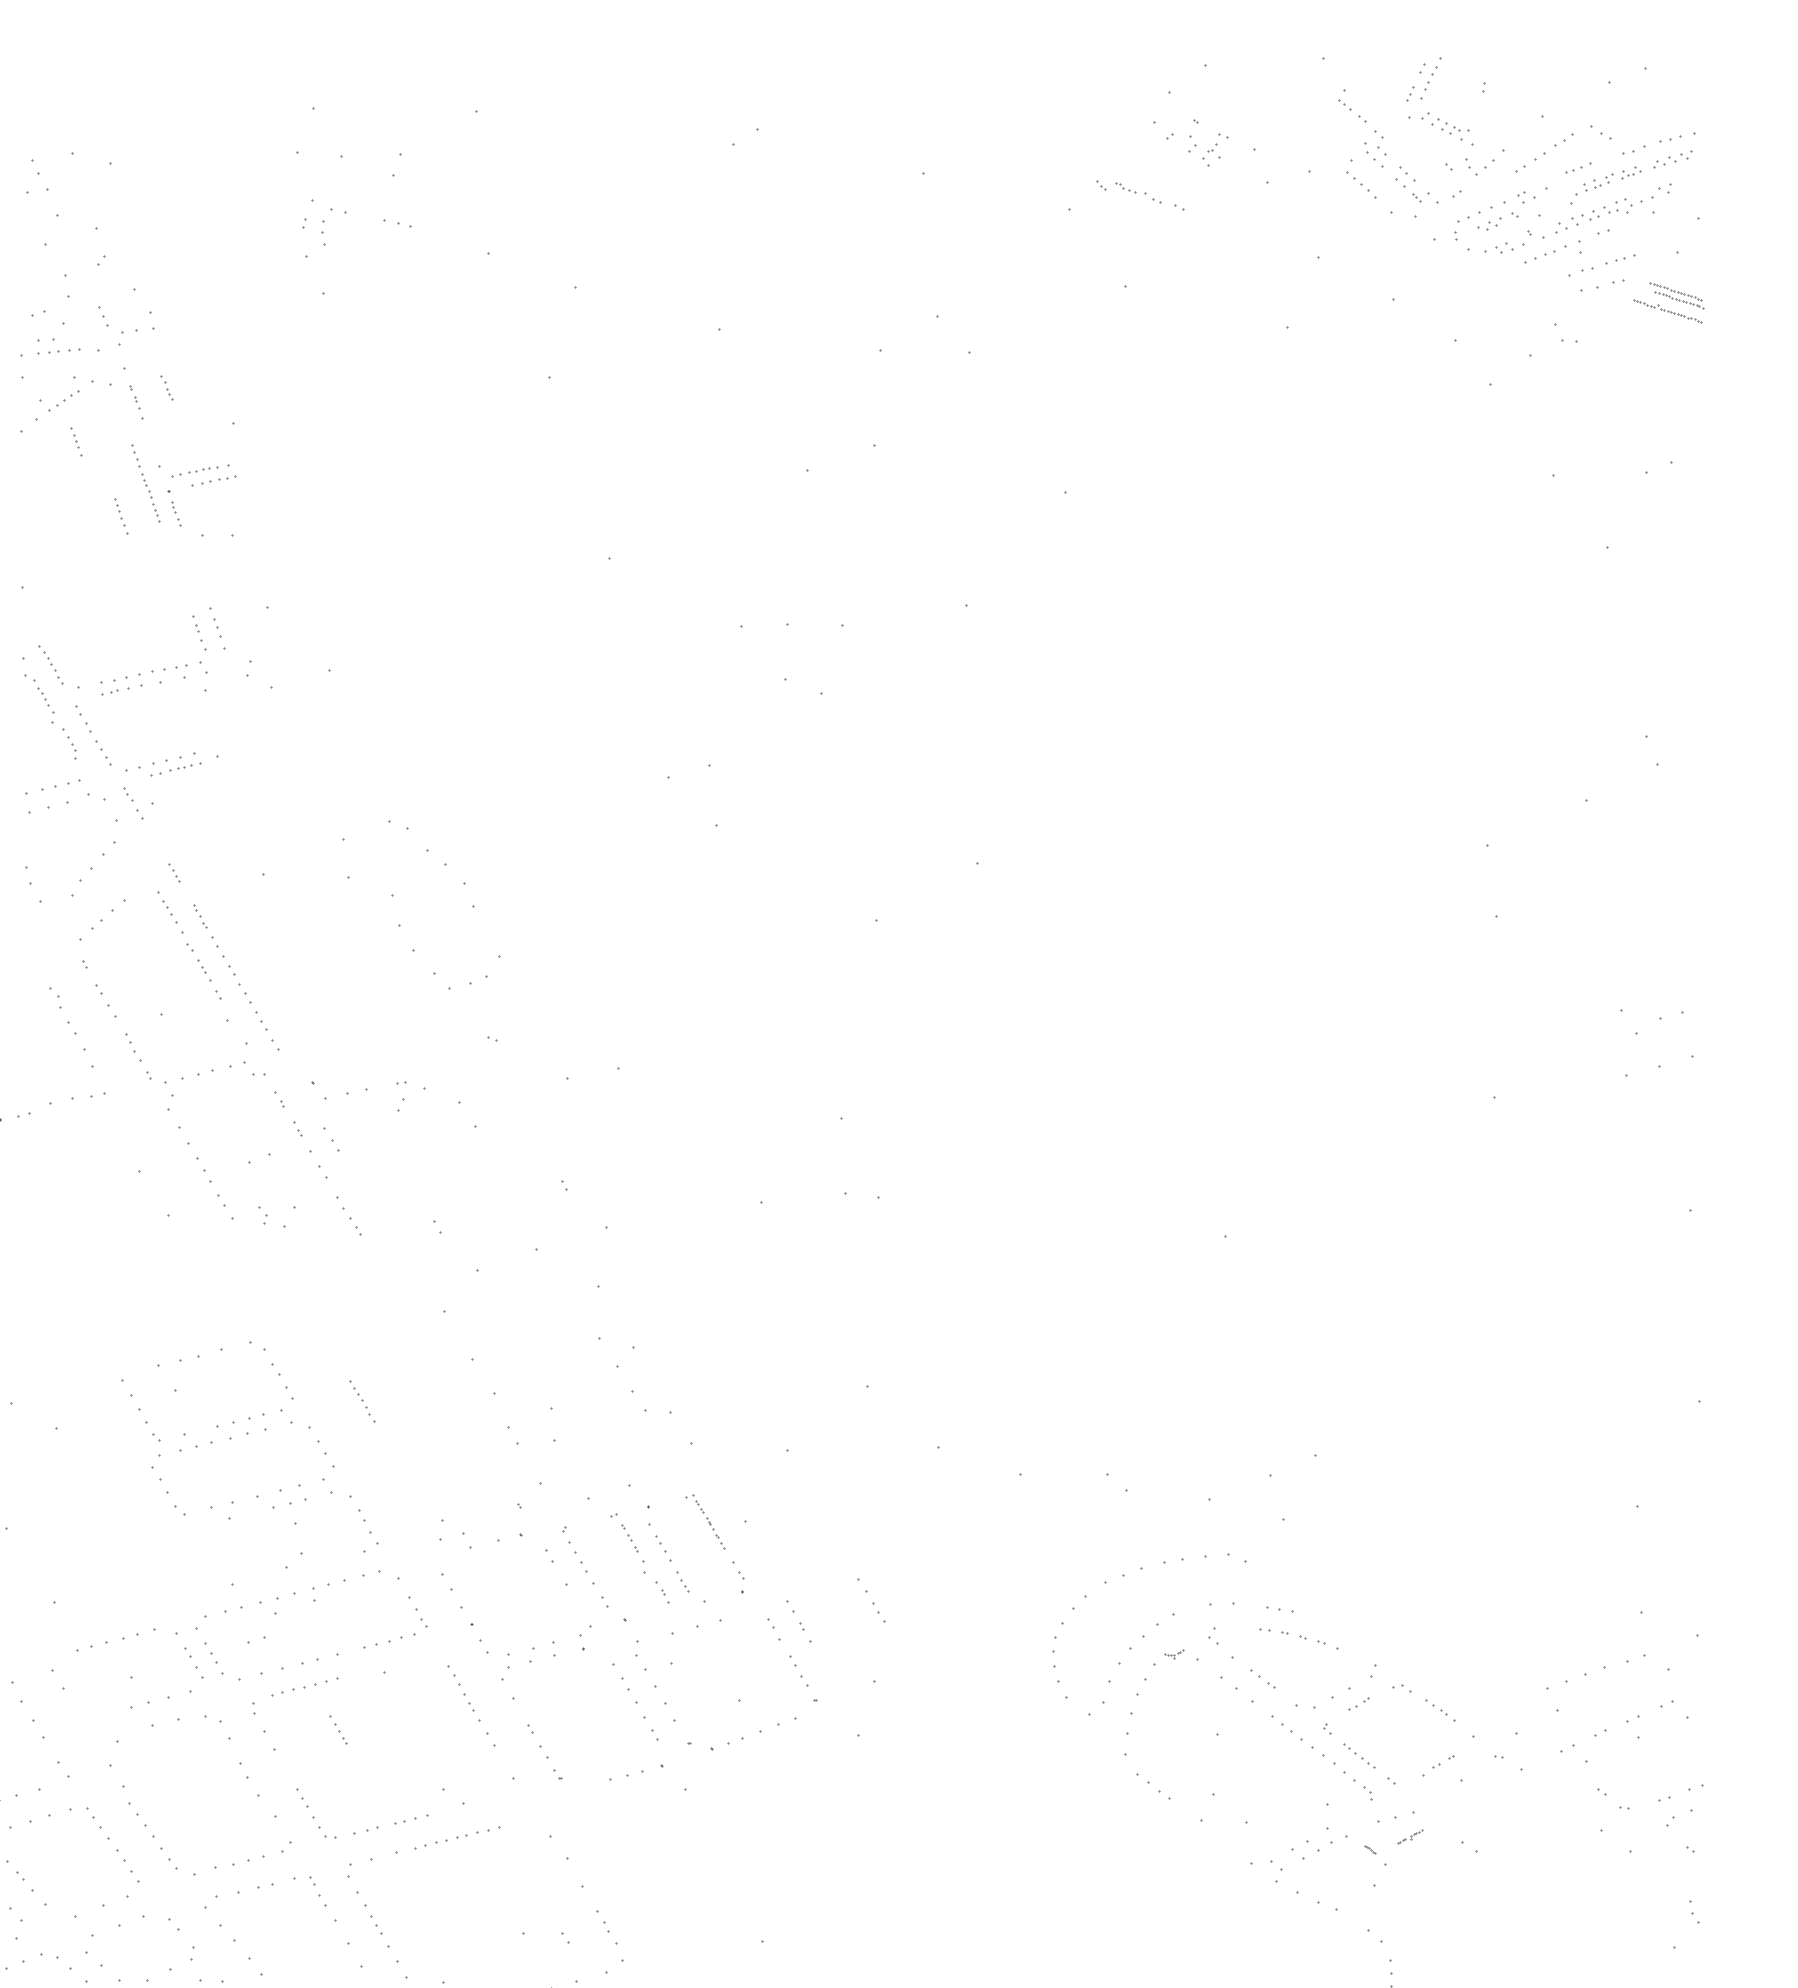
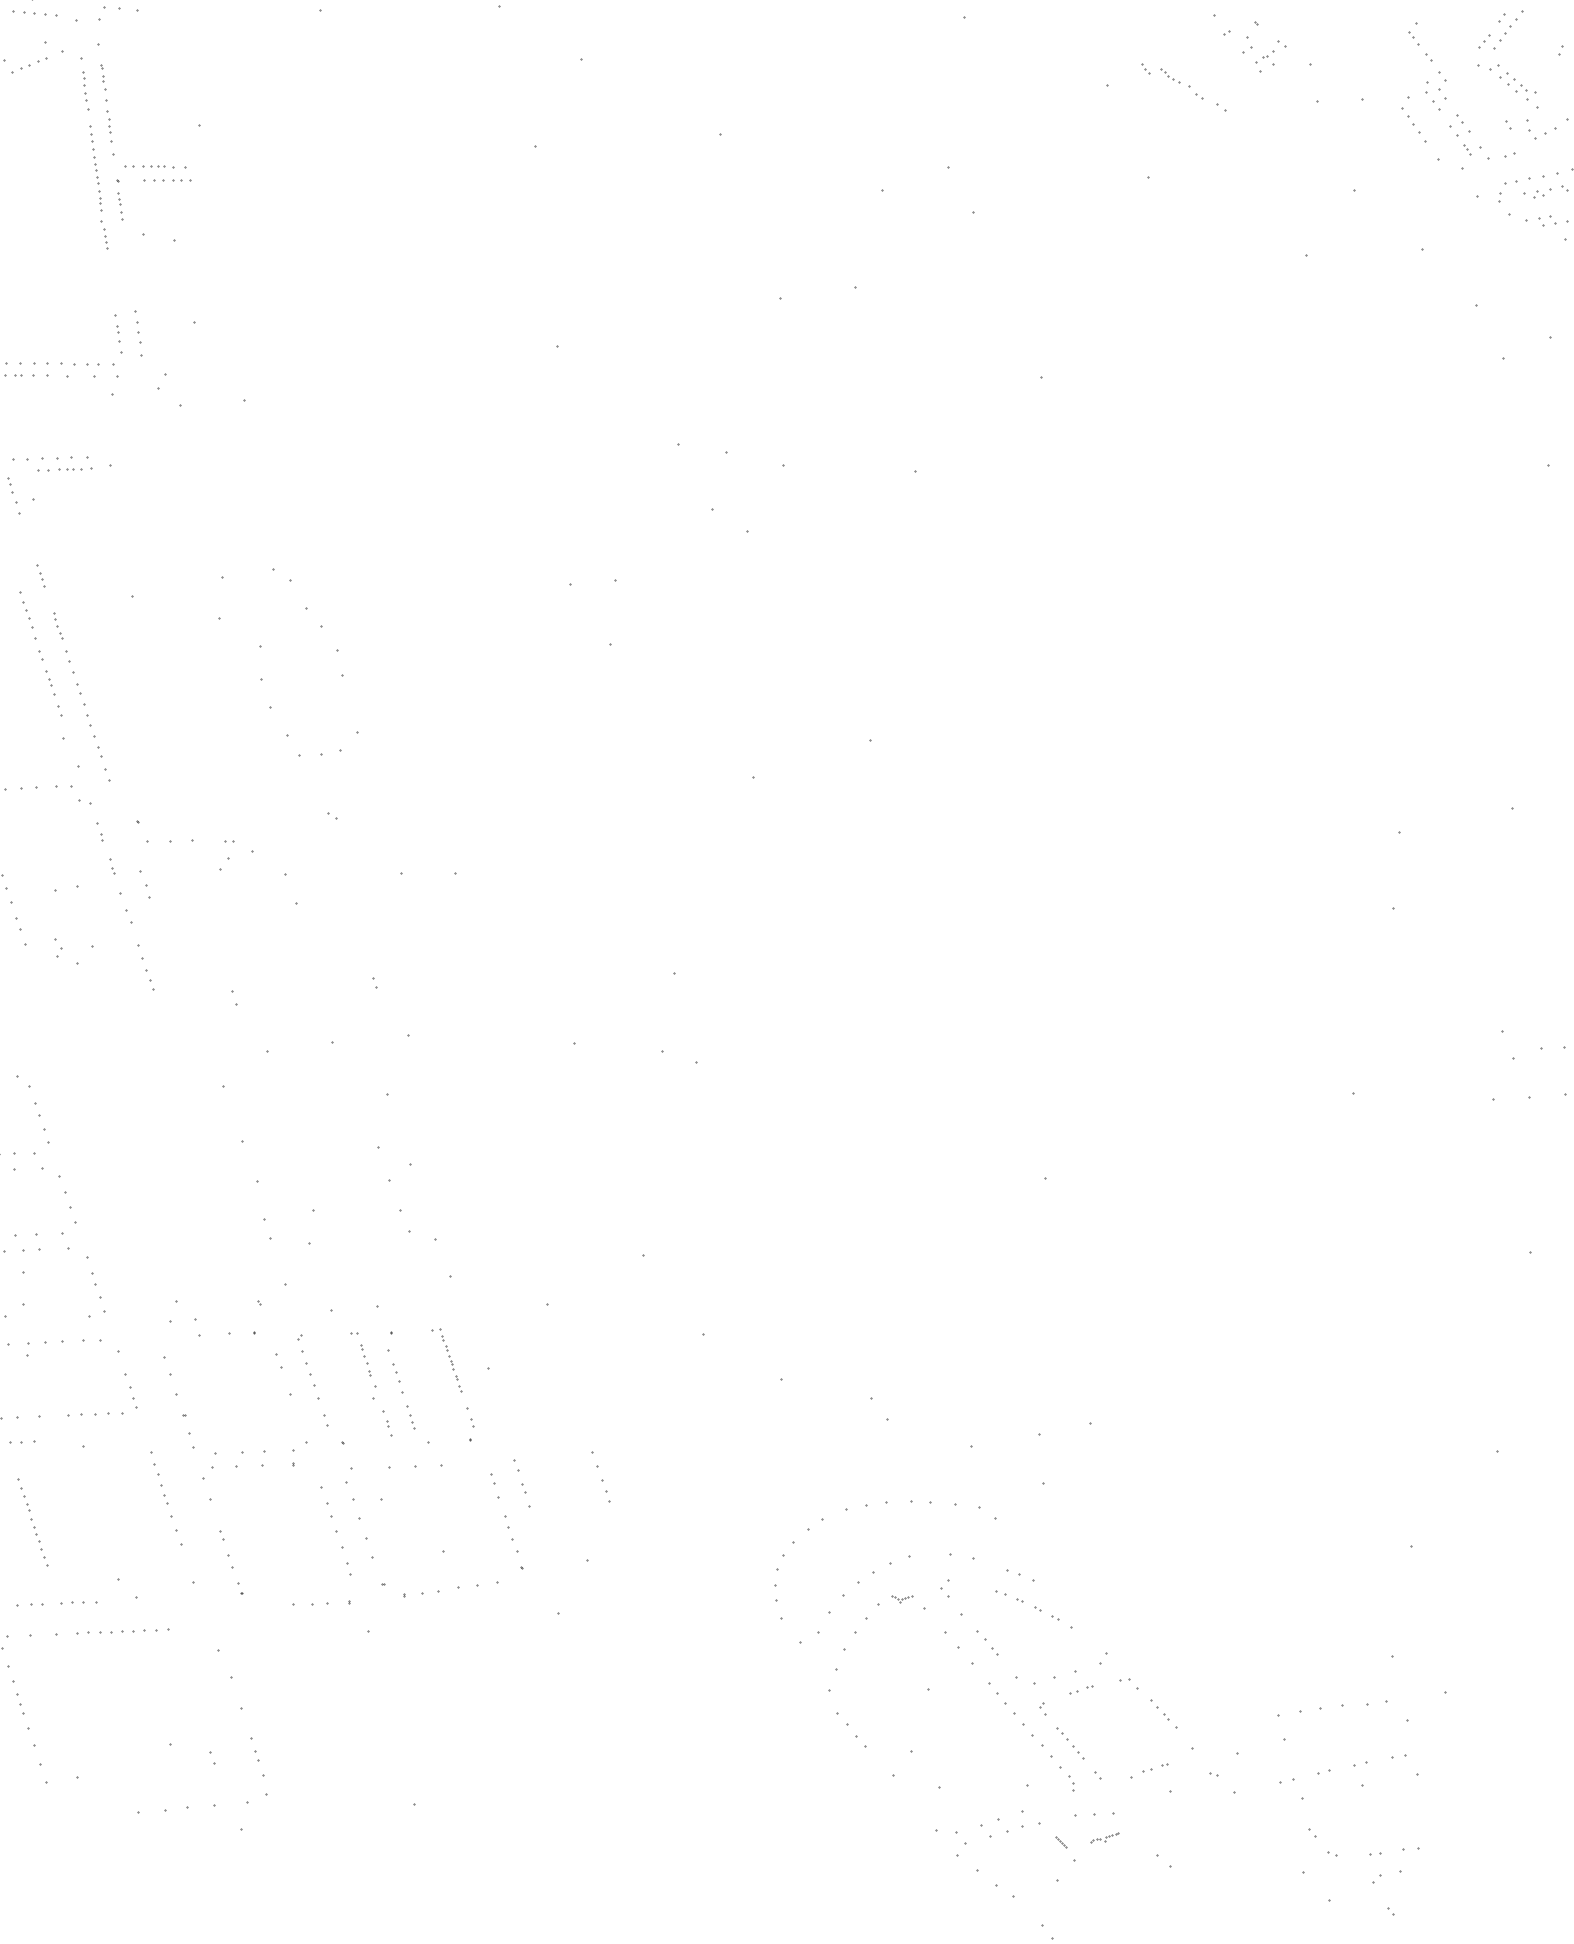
part: (166, 387) -> (104, 234), moved
part: (76, 441) -> (109, 126), moved
part: (121, 516) -> (86, 90), moved
part: (362, 1401) -> (39, 1542), moved

